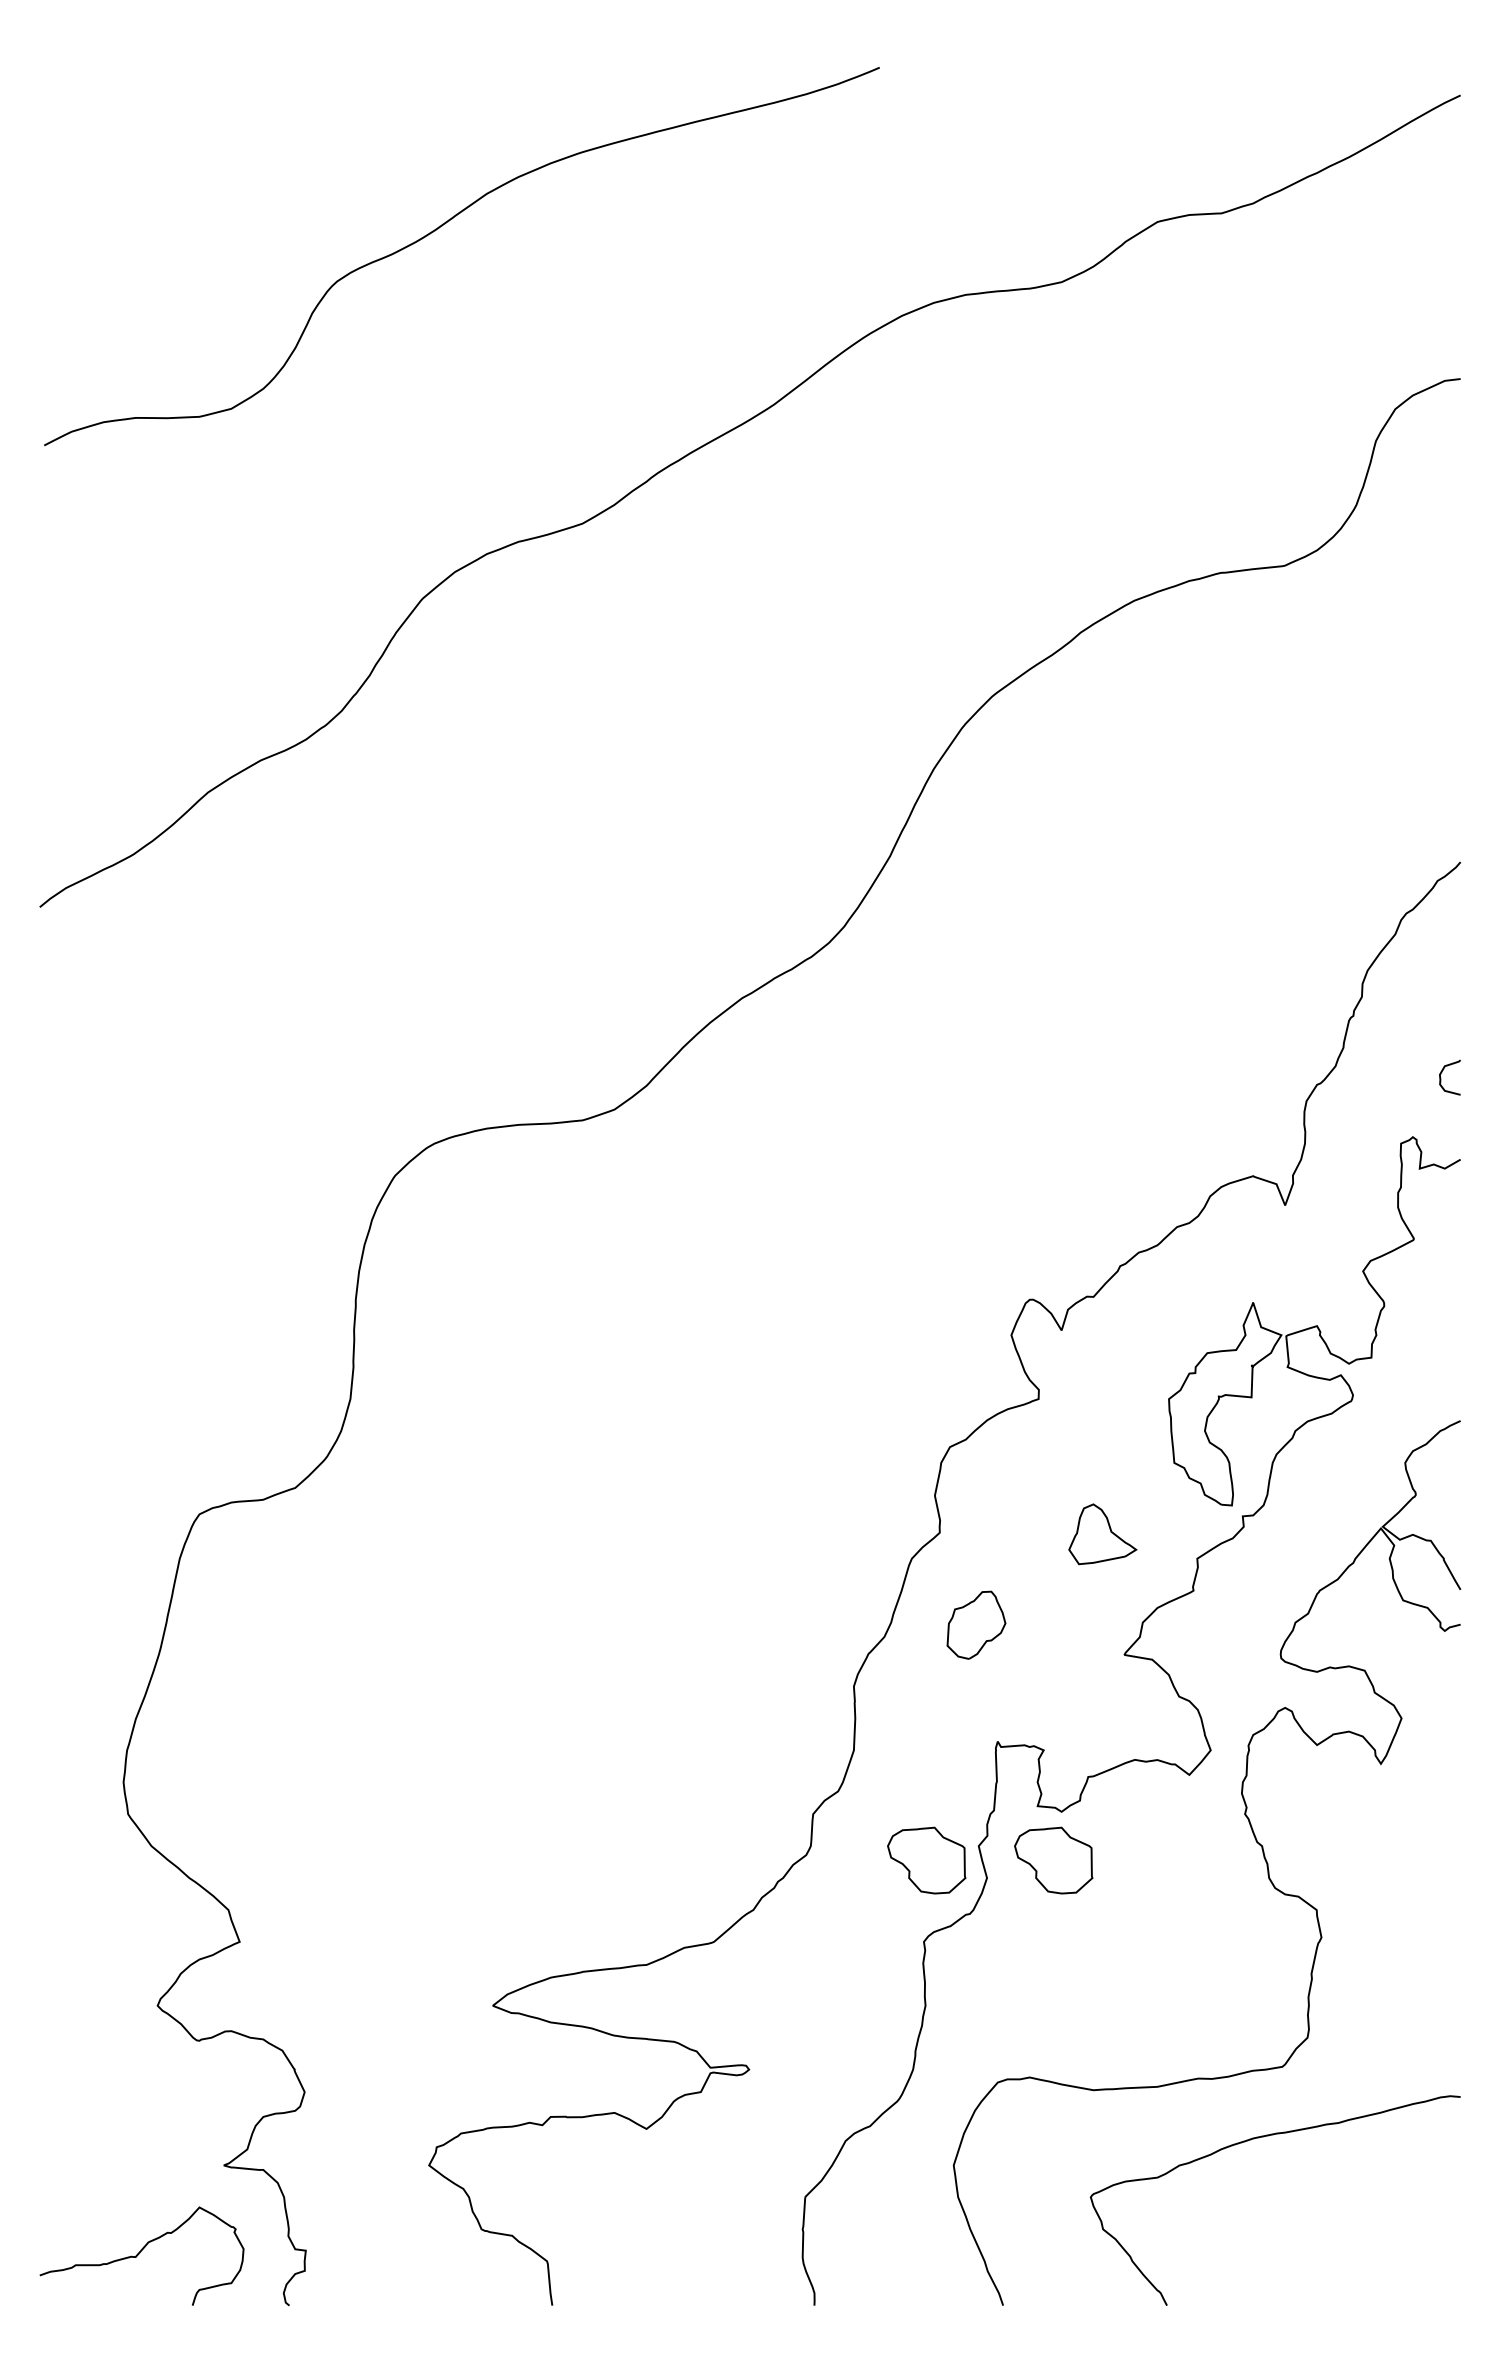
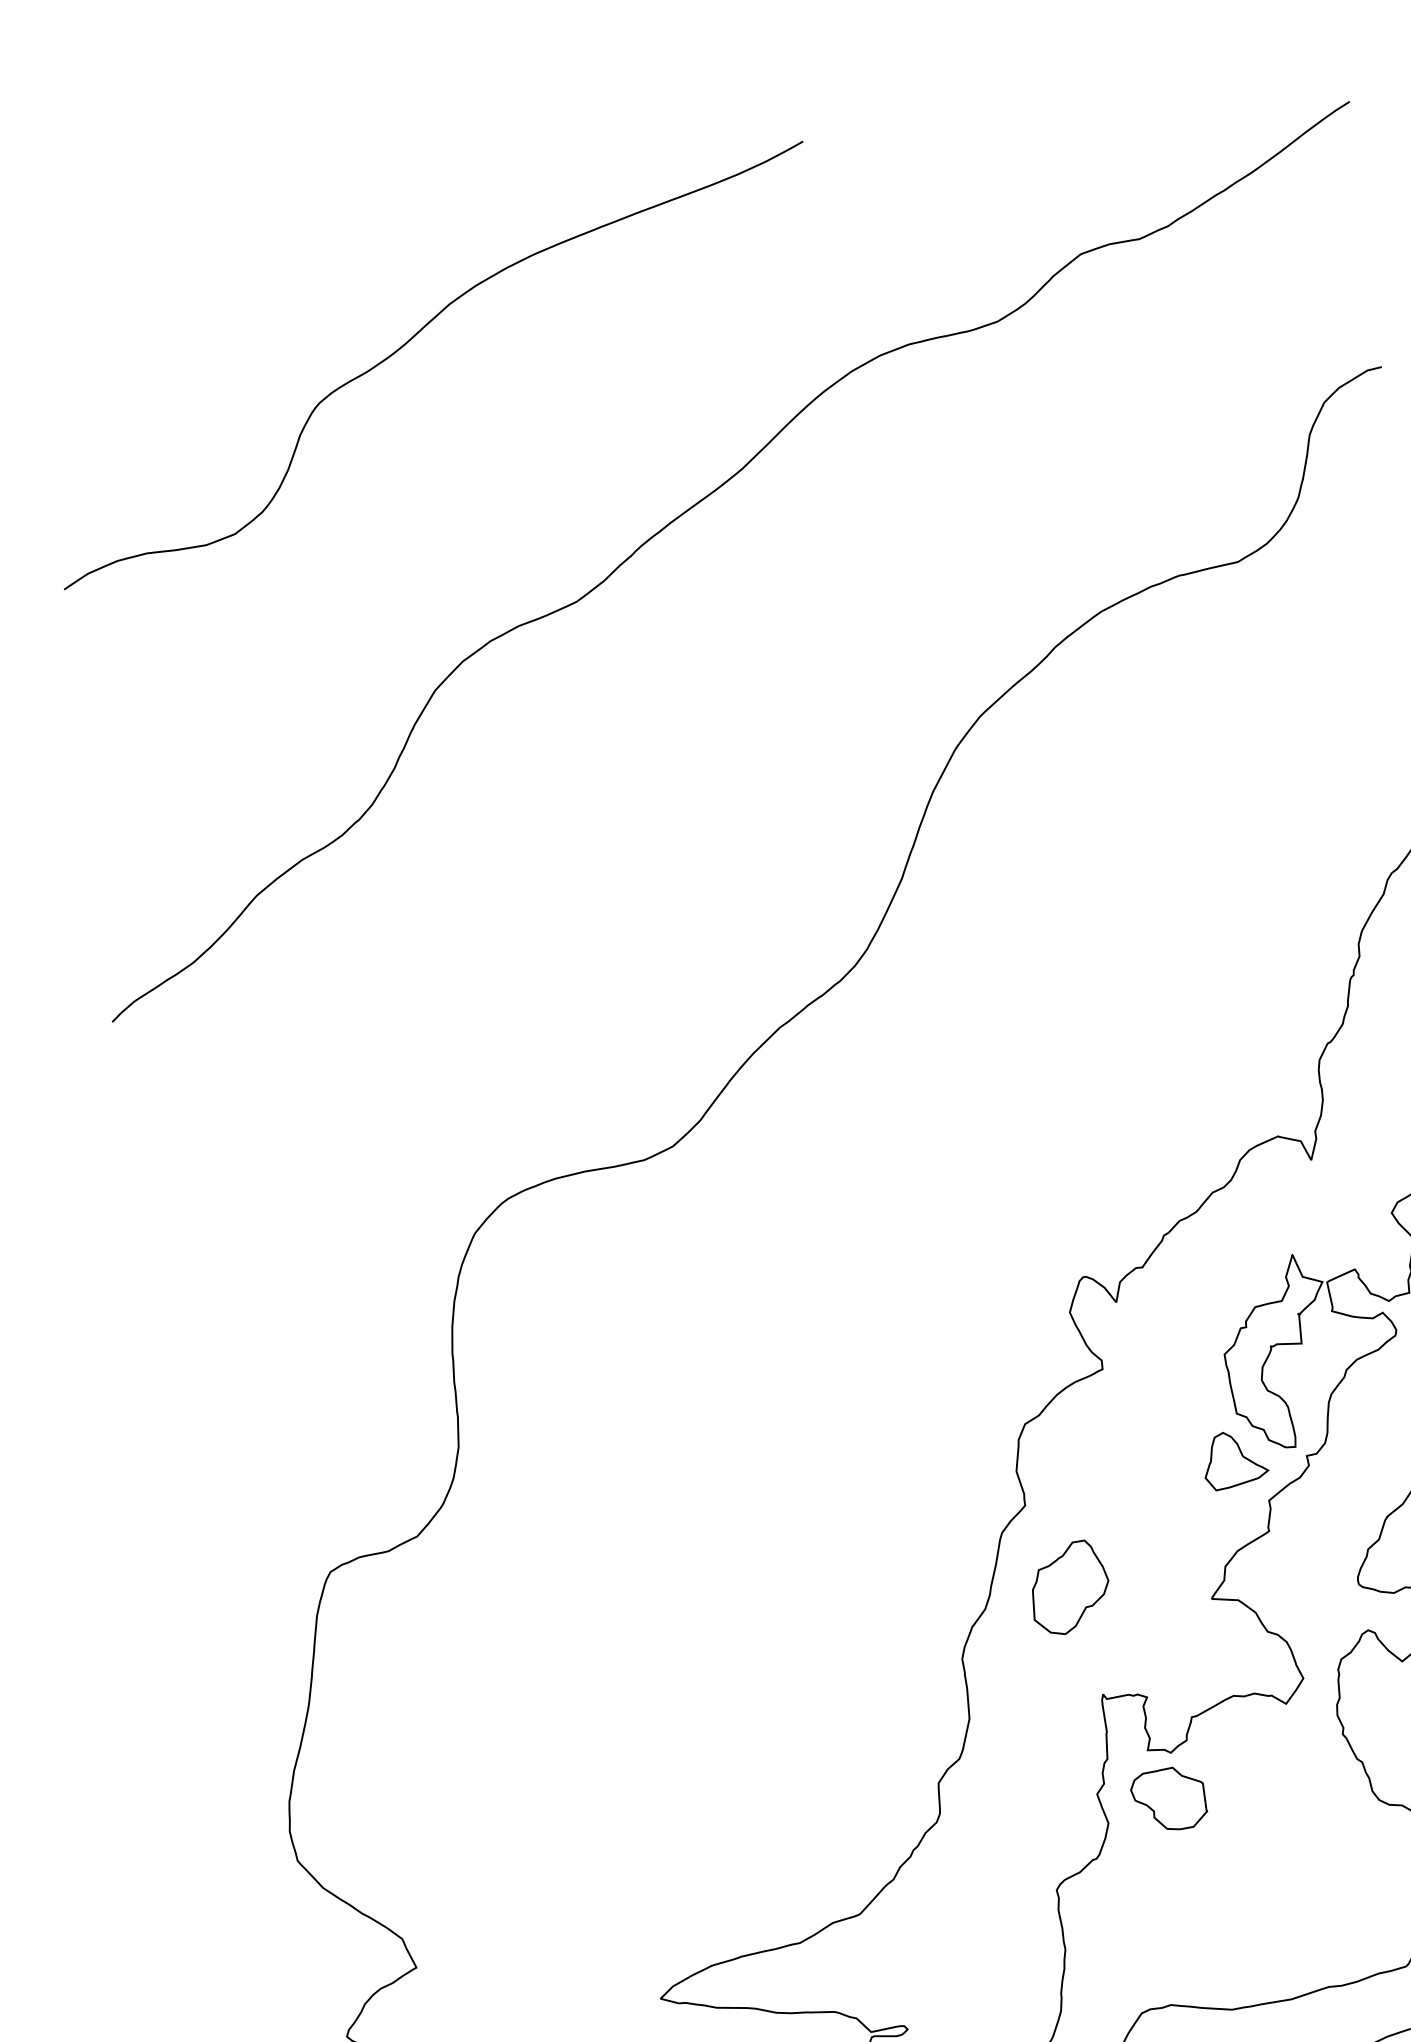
part: (1102, 1534) -> (1234, 1459), moved
part: (976, 1625) -> (1070, 1588), size x1.43
part: (926, 1860) -> (1049, 1813), removed

